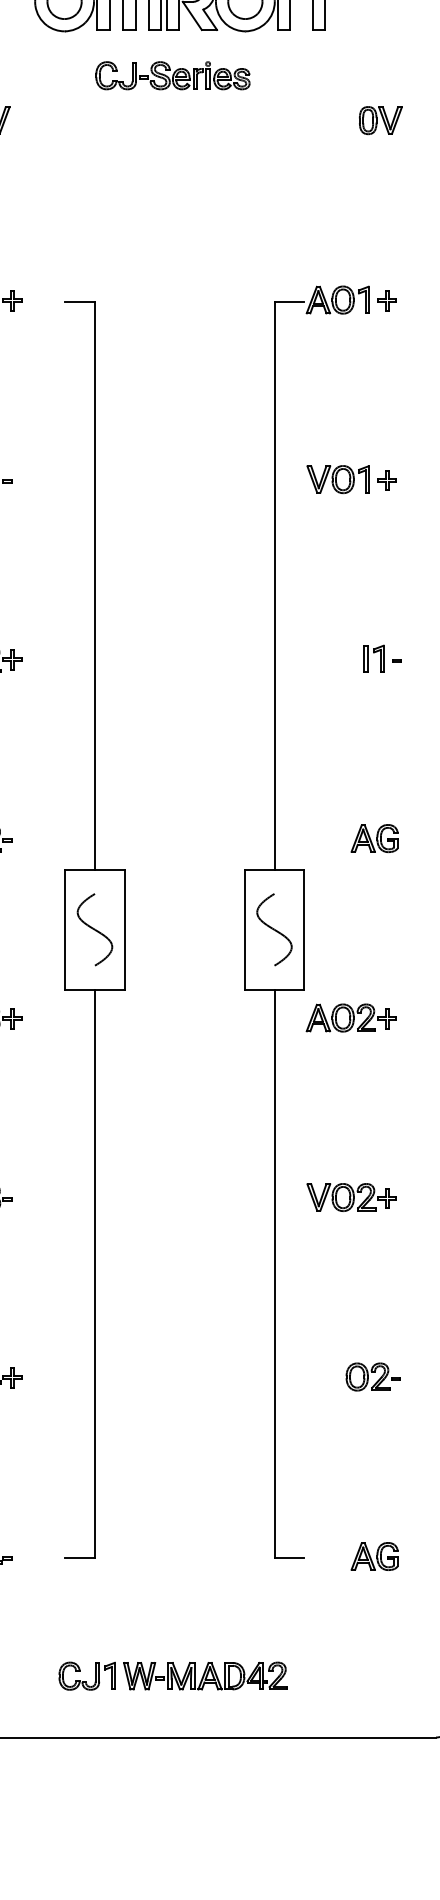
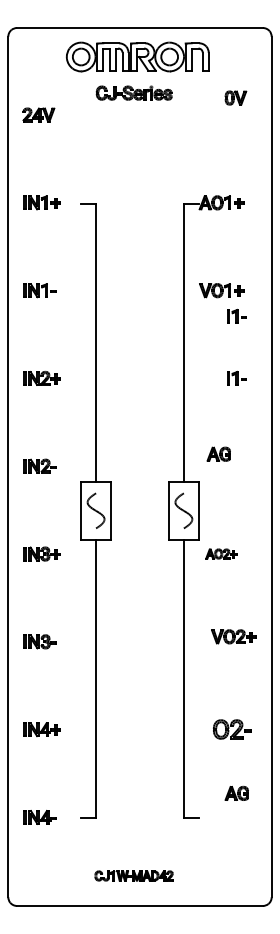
part: (379, 119) -> (235, 97), moved
part: (382, 530) -> (236, 315), added
part: (373, 837) -> (218, 453), moved
part: (351, 1016) -> (221, 553), size x0.7
part: (351, 1196) -> (233, 636), moved
part: (373, 1376) -> (232, 729), size x1.4
part: (373, 1554) -> (236, 792), moved
part: (171, 1675) -> (133, 875), size x0.7

